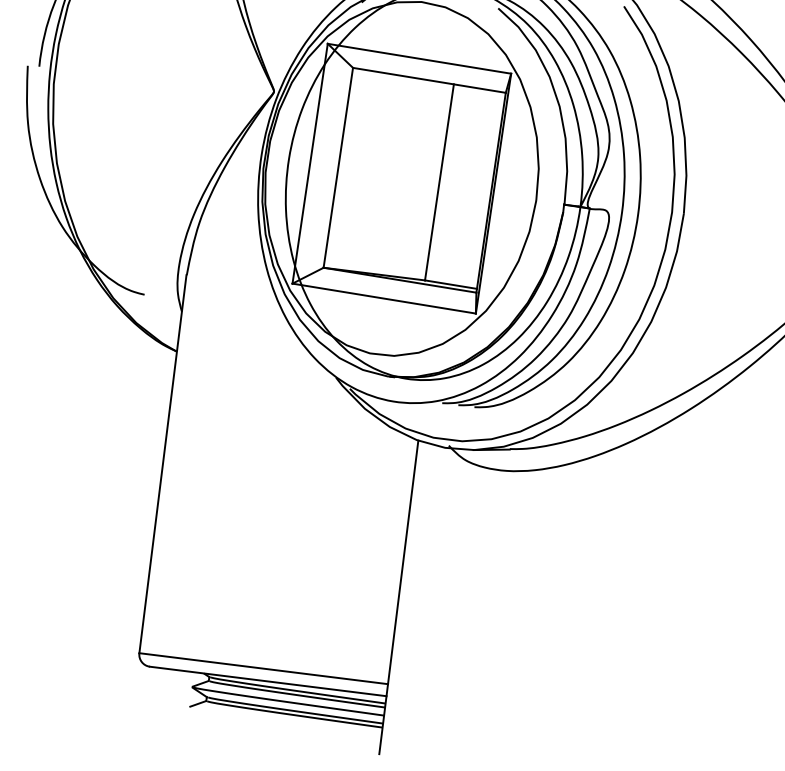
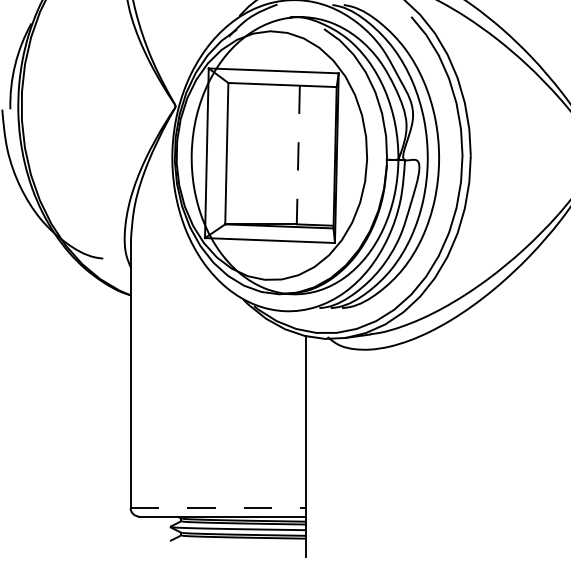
line: (439, 183) -> (298, 155), solid -> dashed
line: (263, 669) -> (218, 508), solid -> dashed

